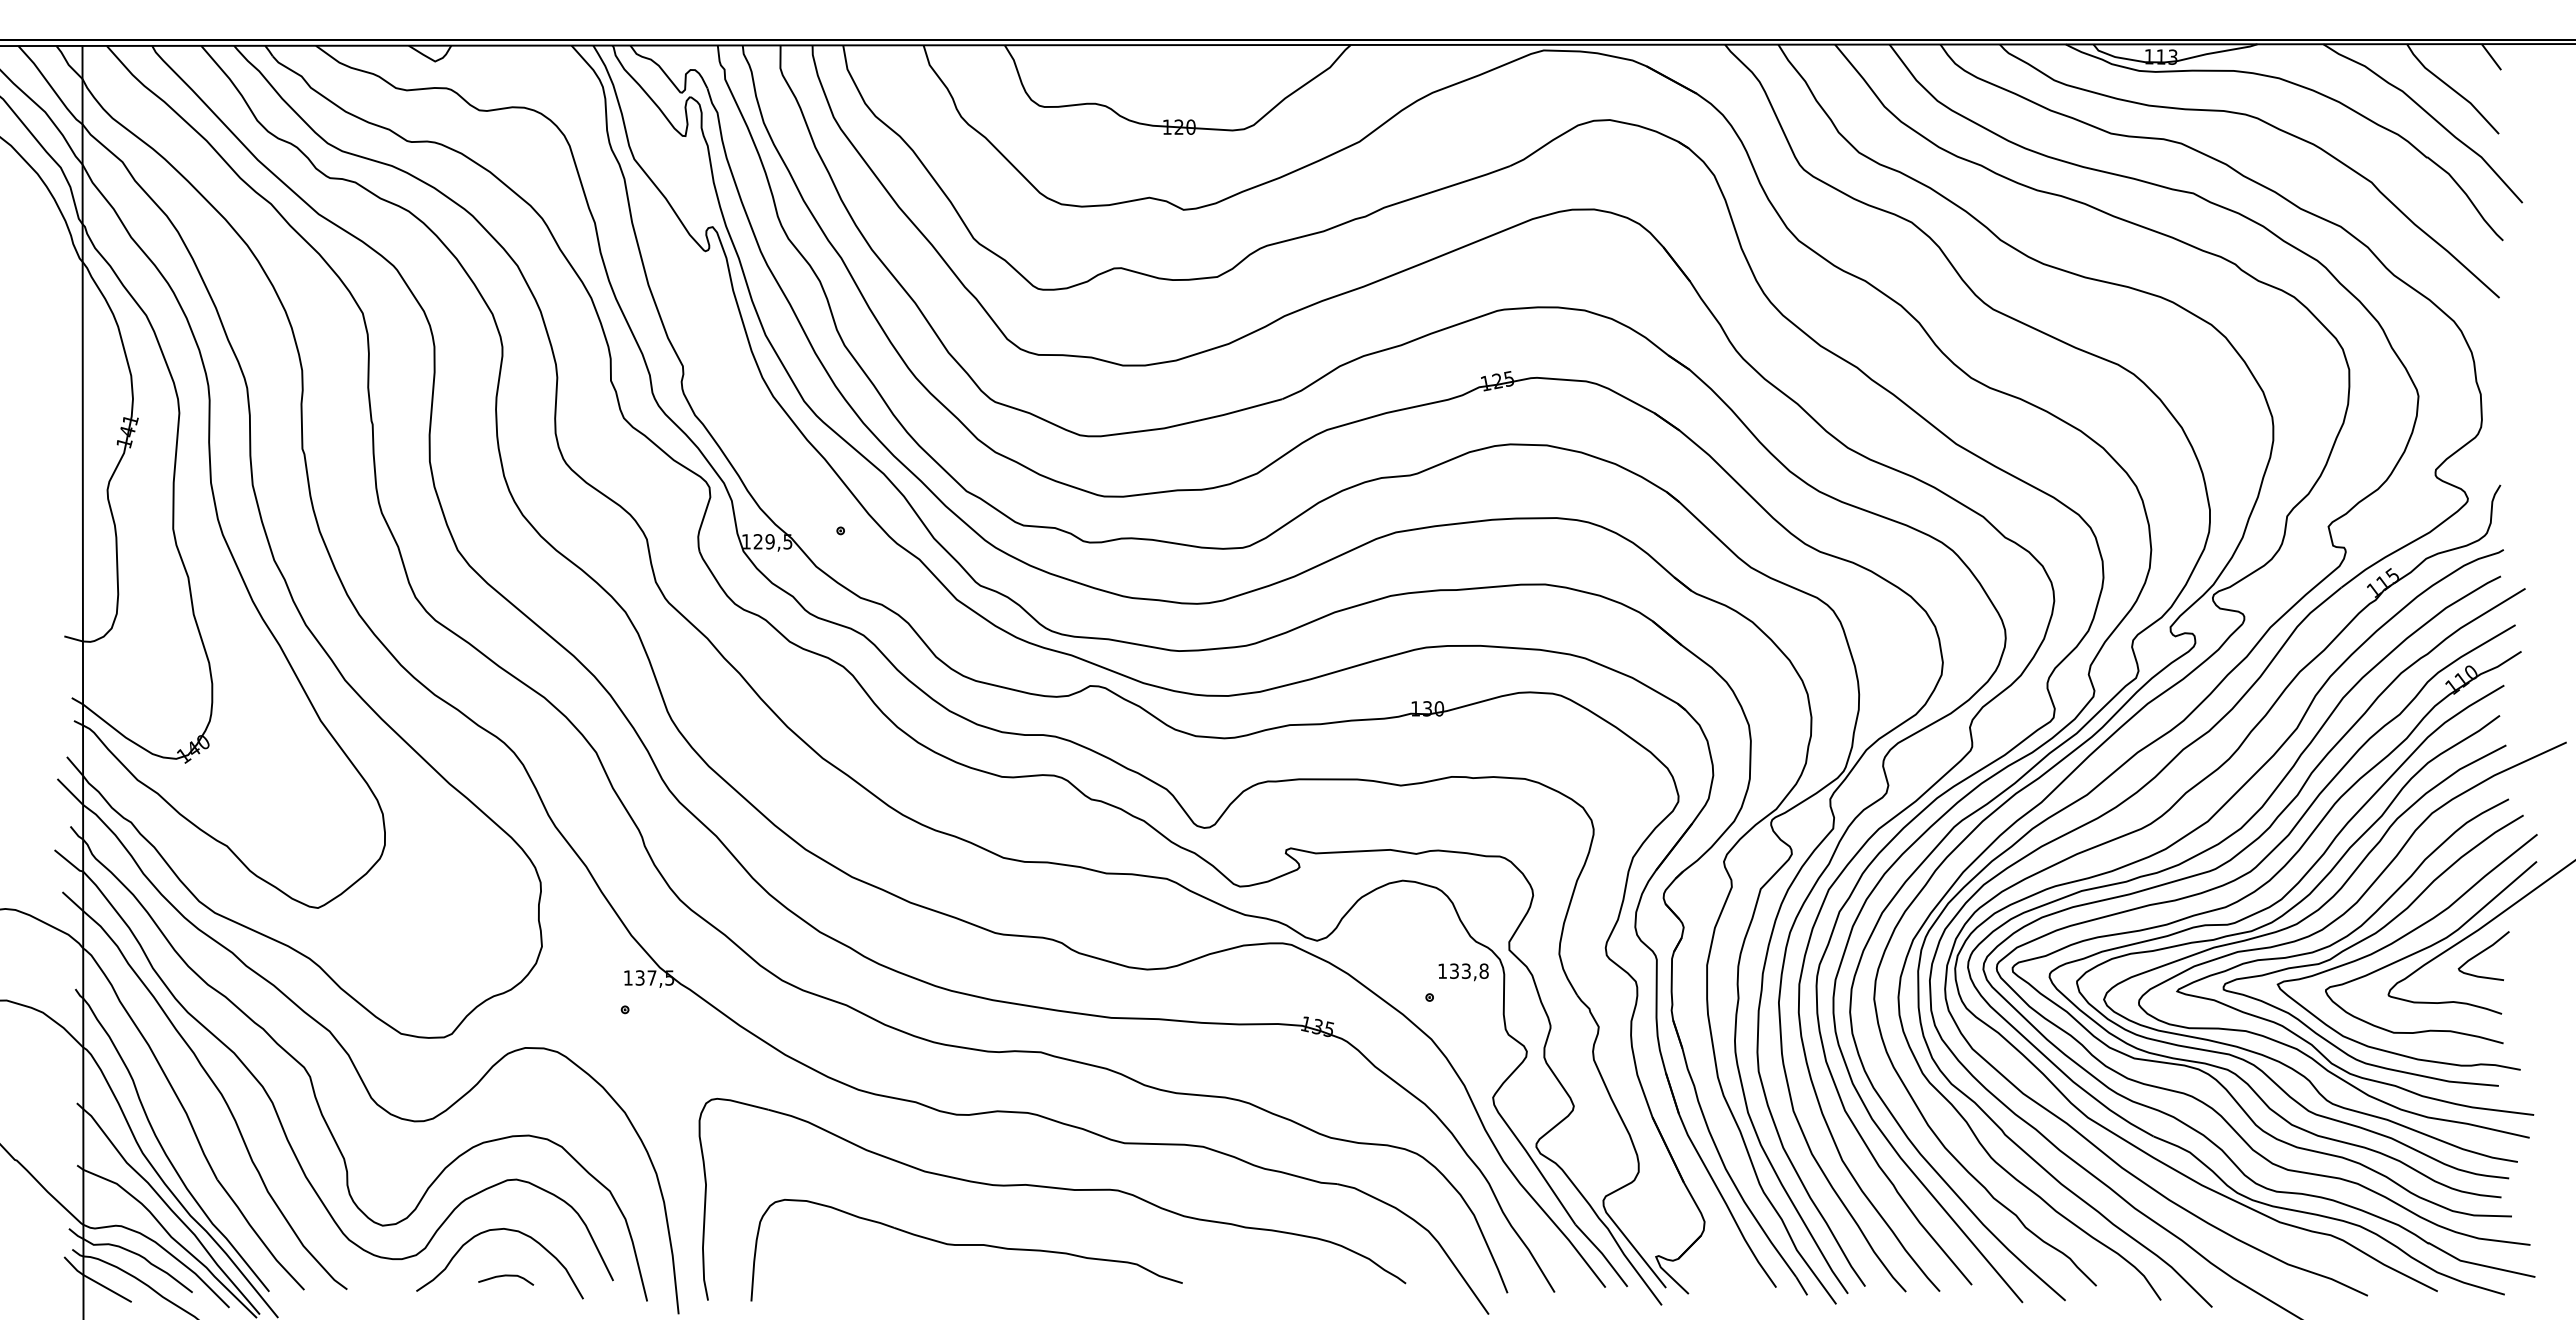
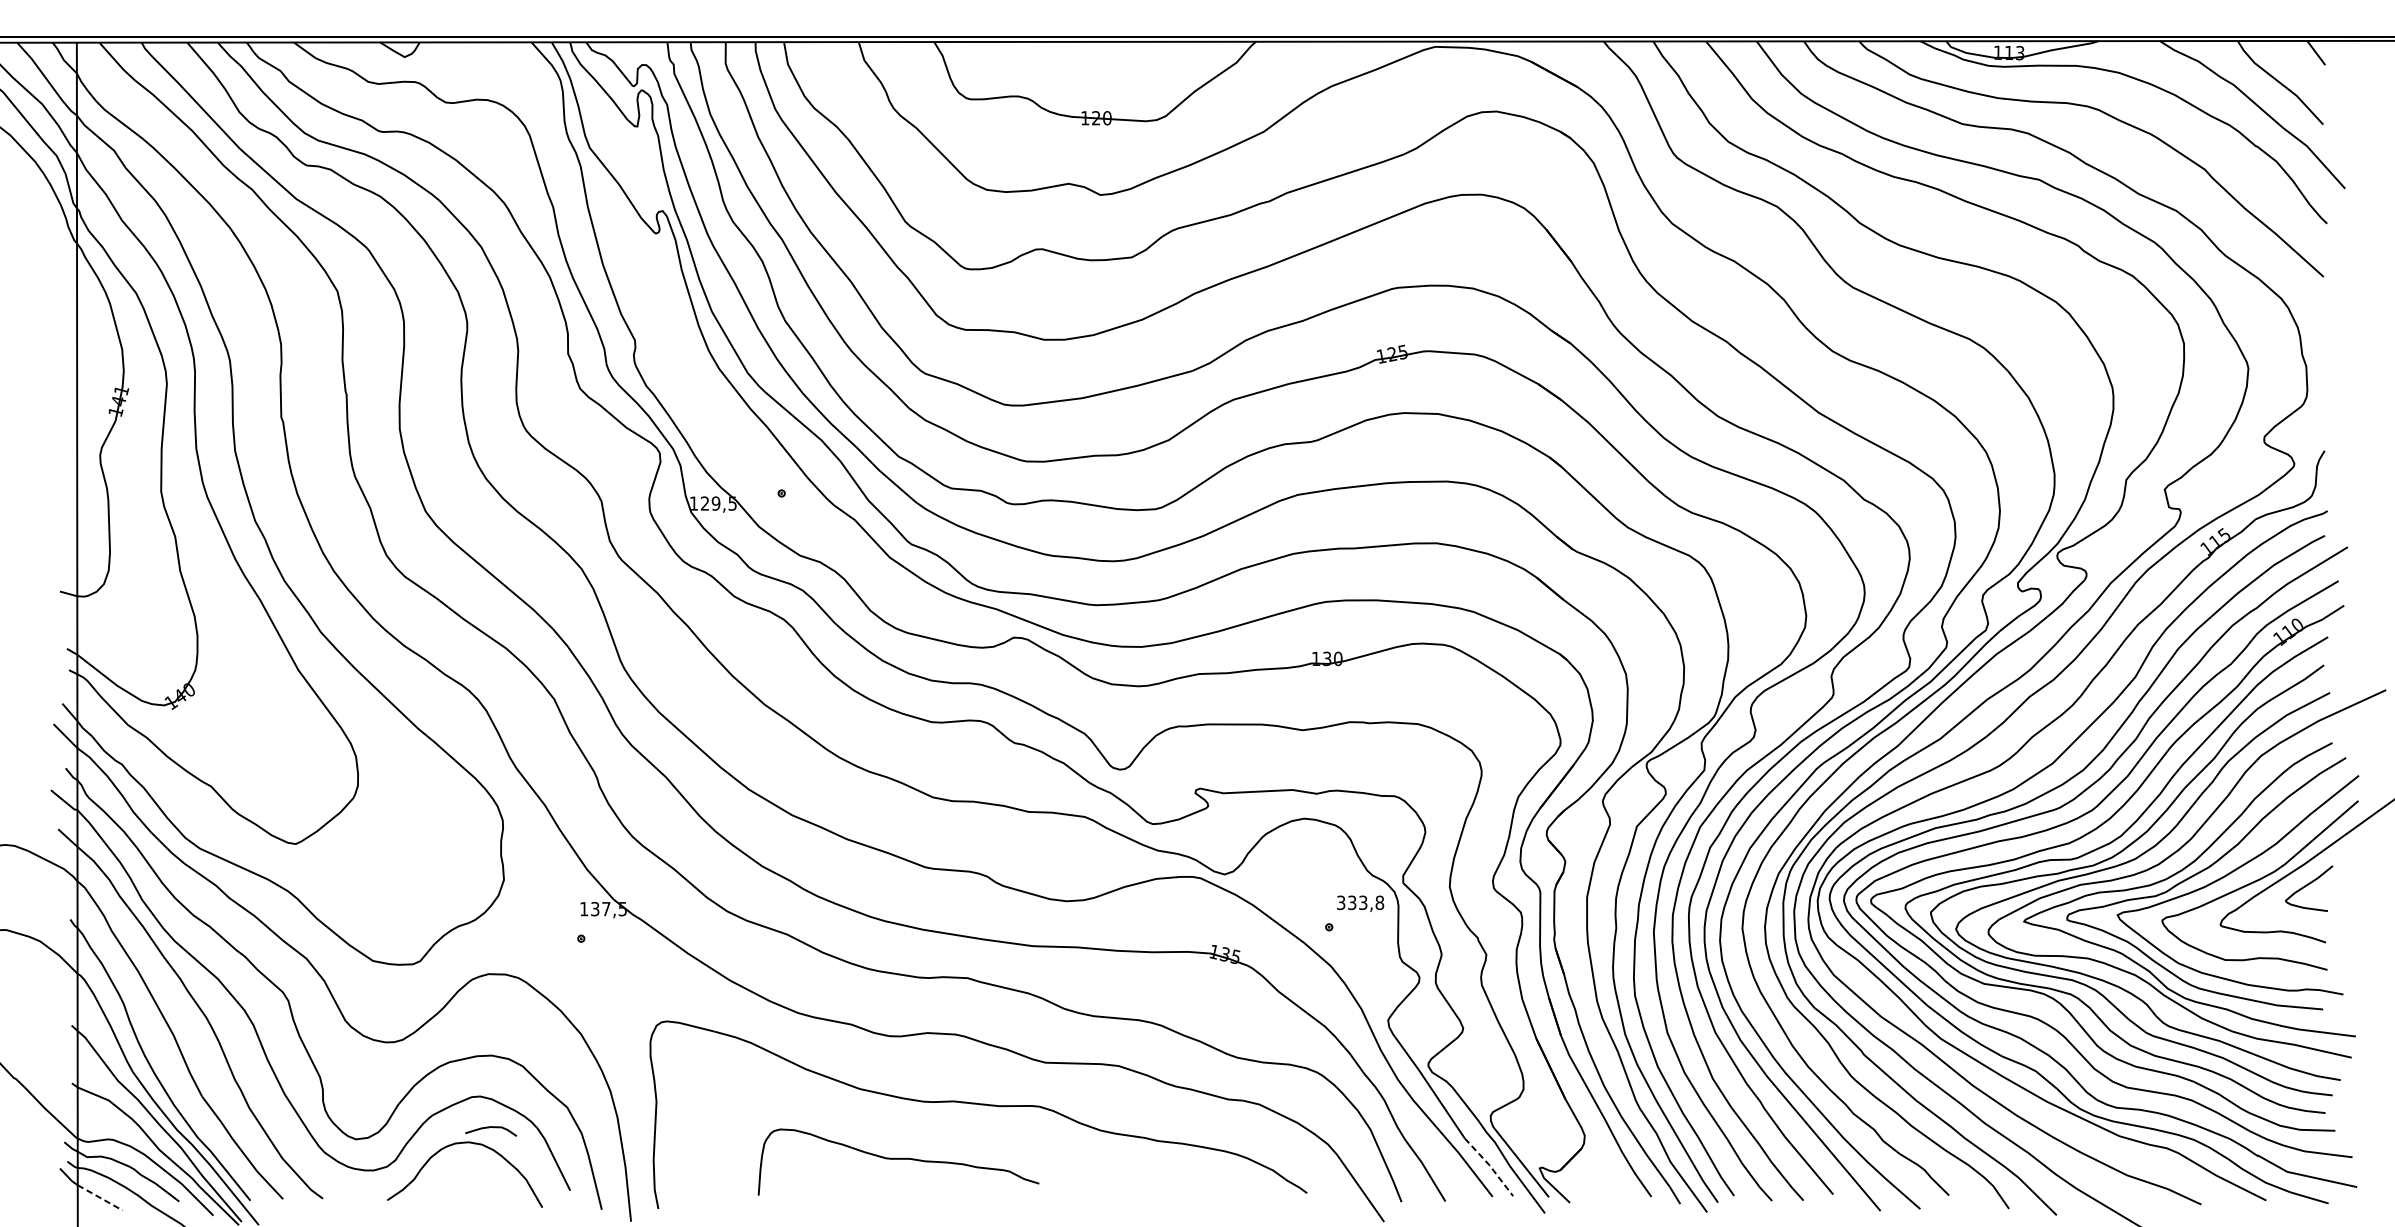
text: (1442, 971) -> (1341, 903), 133,8 -> 333,8
part: (966, 1250) -> (898, 1162), size x0.7
line: (1602, 1254) -> (1489, 1166), solid -> dashed
curve: (506, 1276) -> (491, 1128), moved
line: (107, 1288) -> (100, 1197), solid -> dashed

